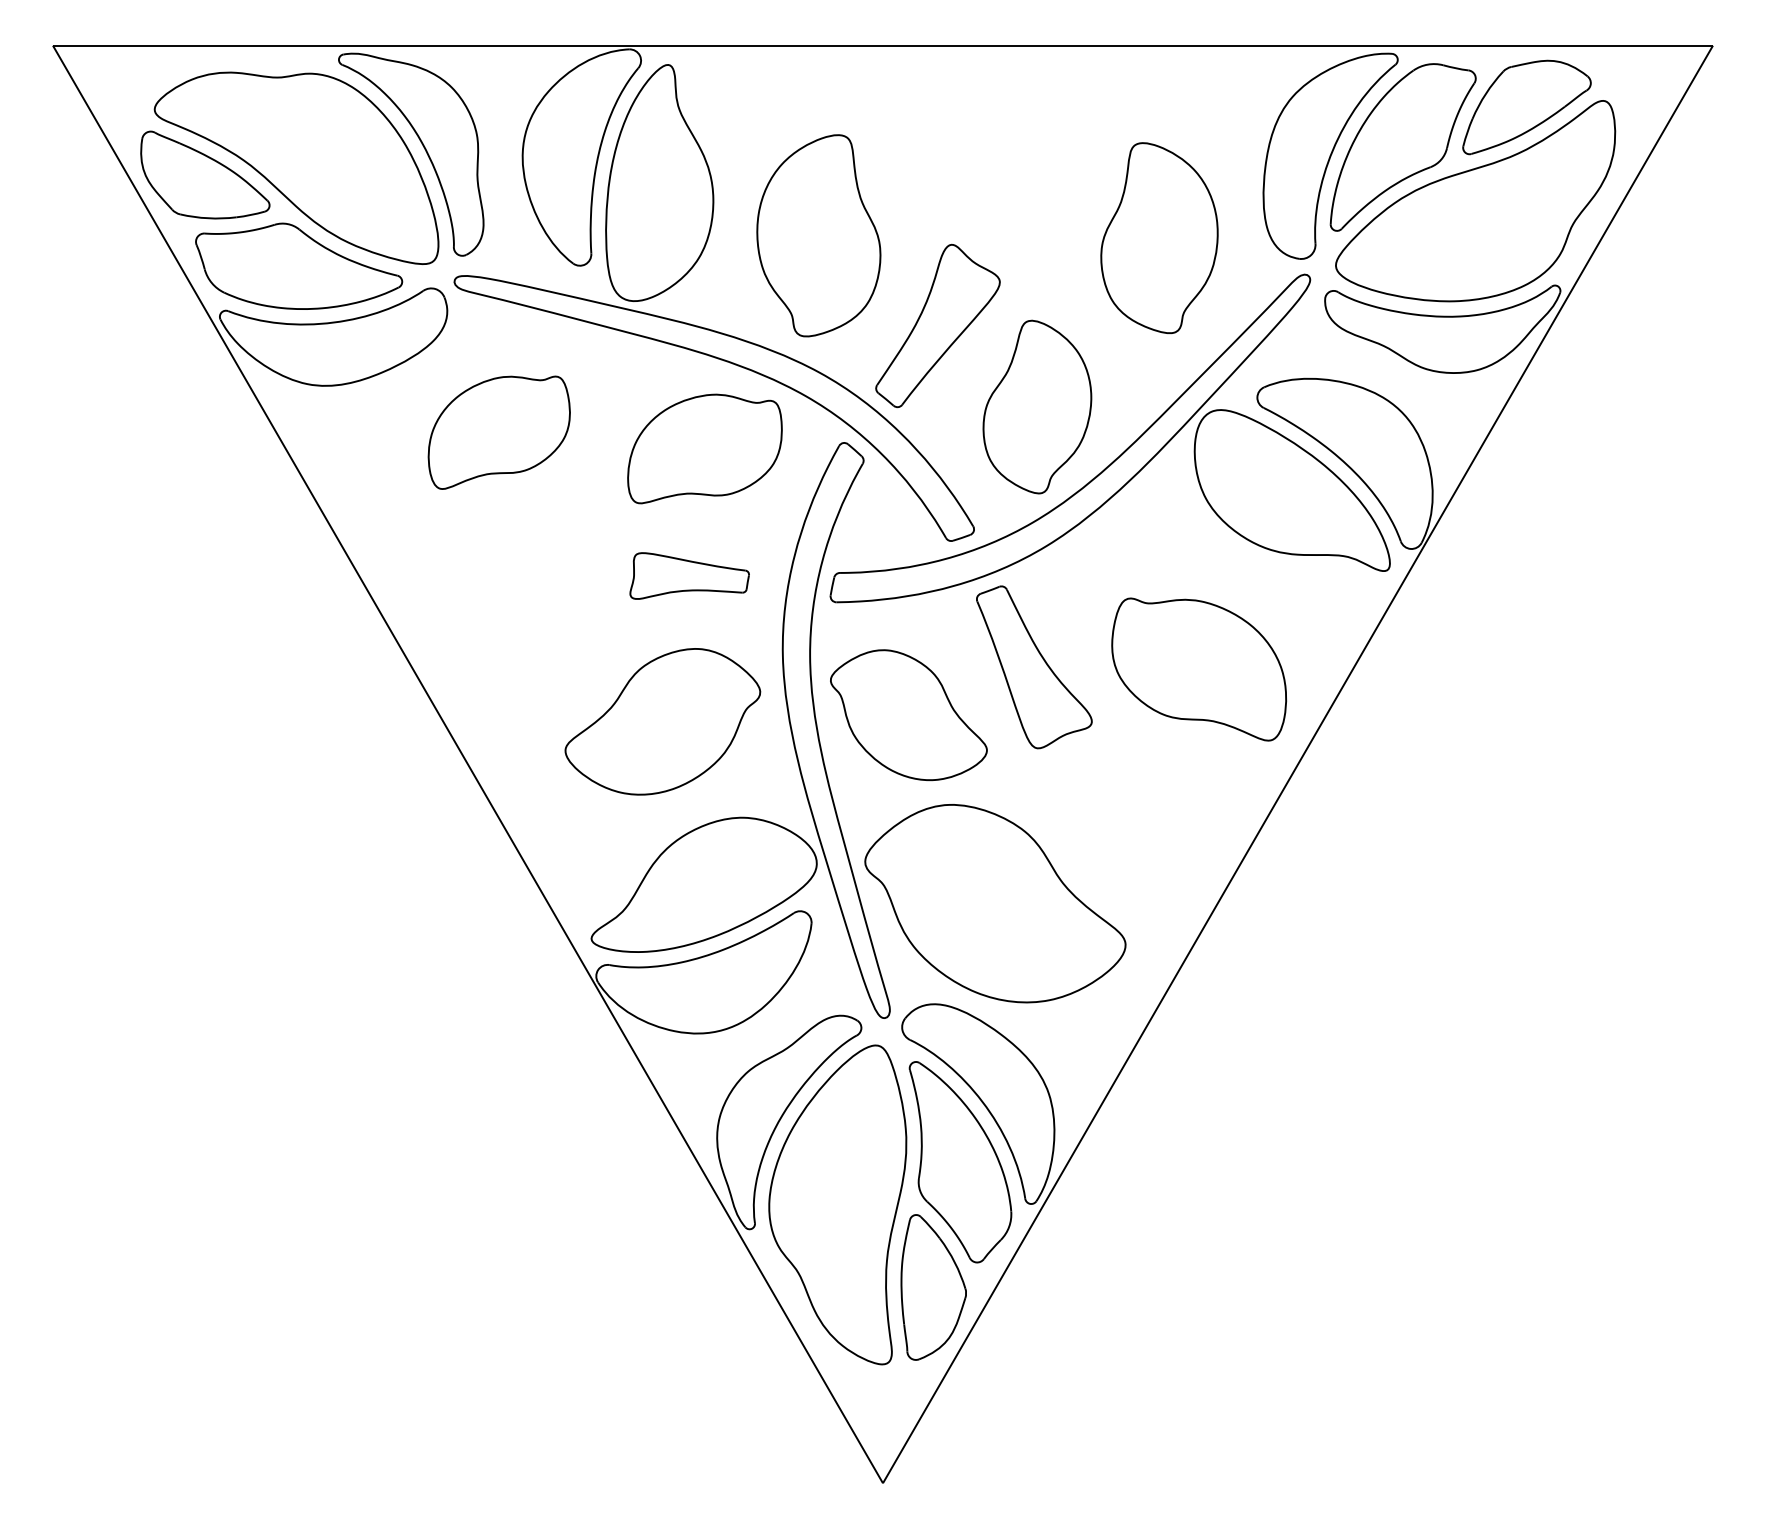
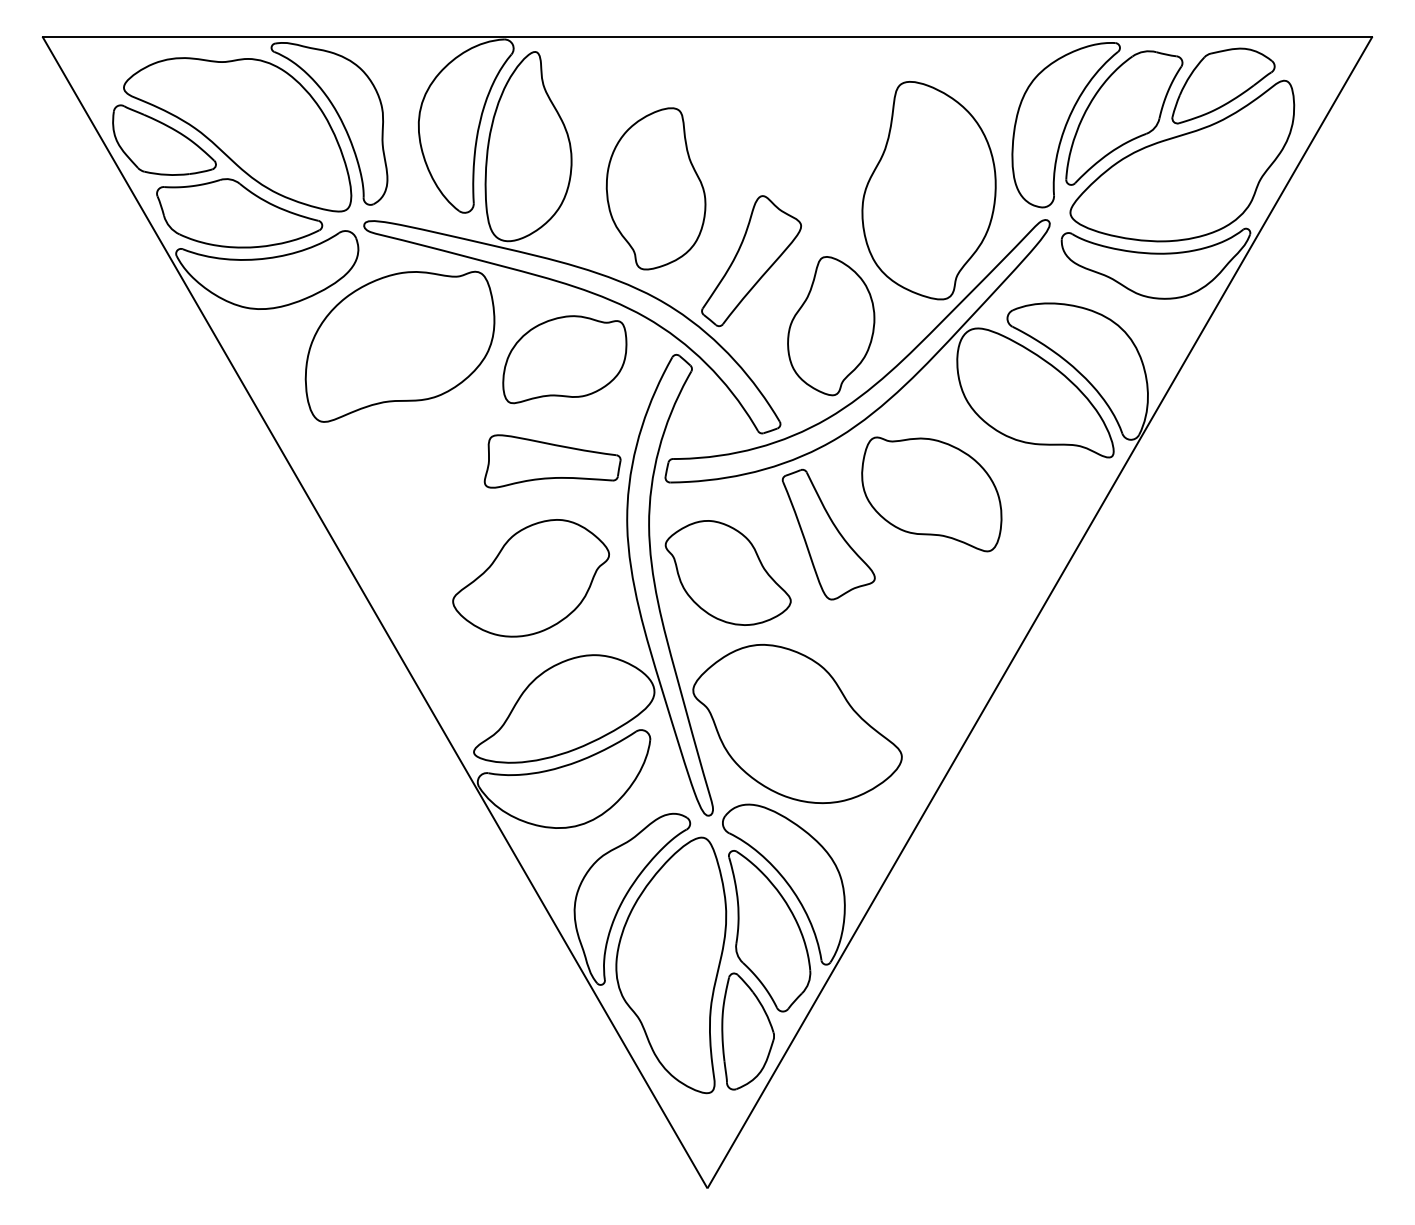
part: (1158, 237) -> (928, 190), size x1.43
part: (498, 432) -> (399, 346), size x1.67
part: (689, 576) -> (552, 461), size x1.43
part: (1198, 669) -> (931, 494), moved

